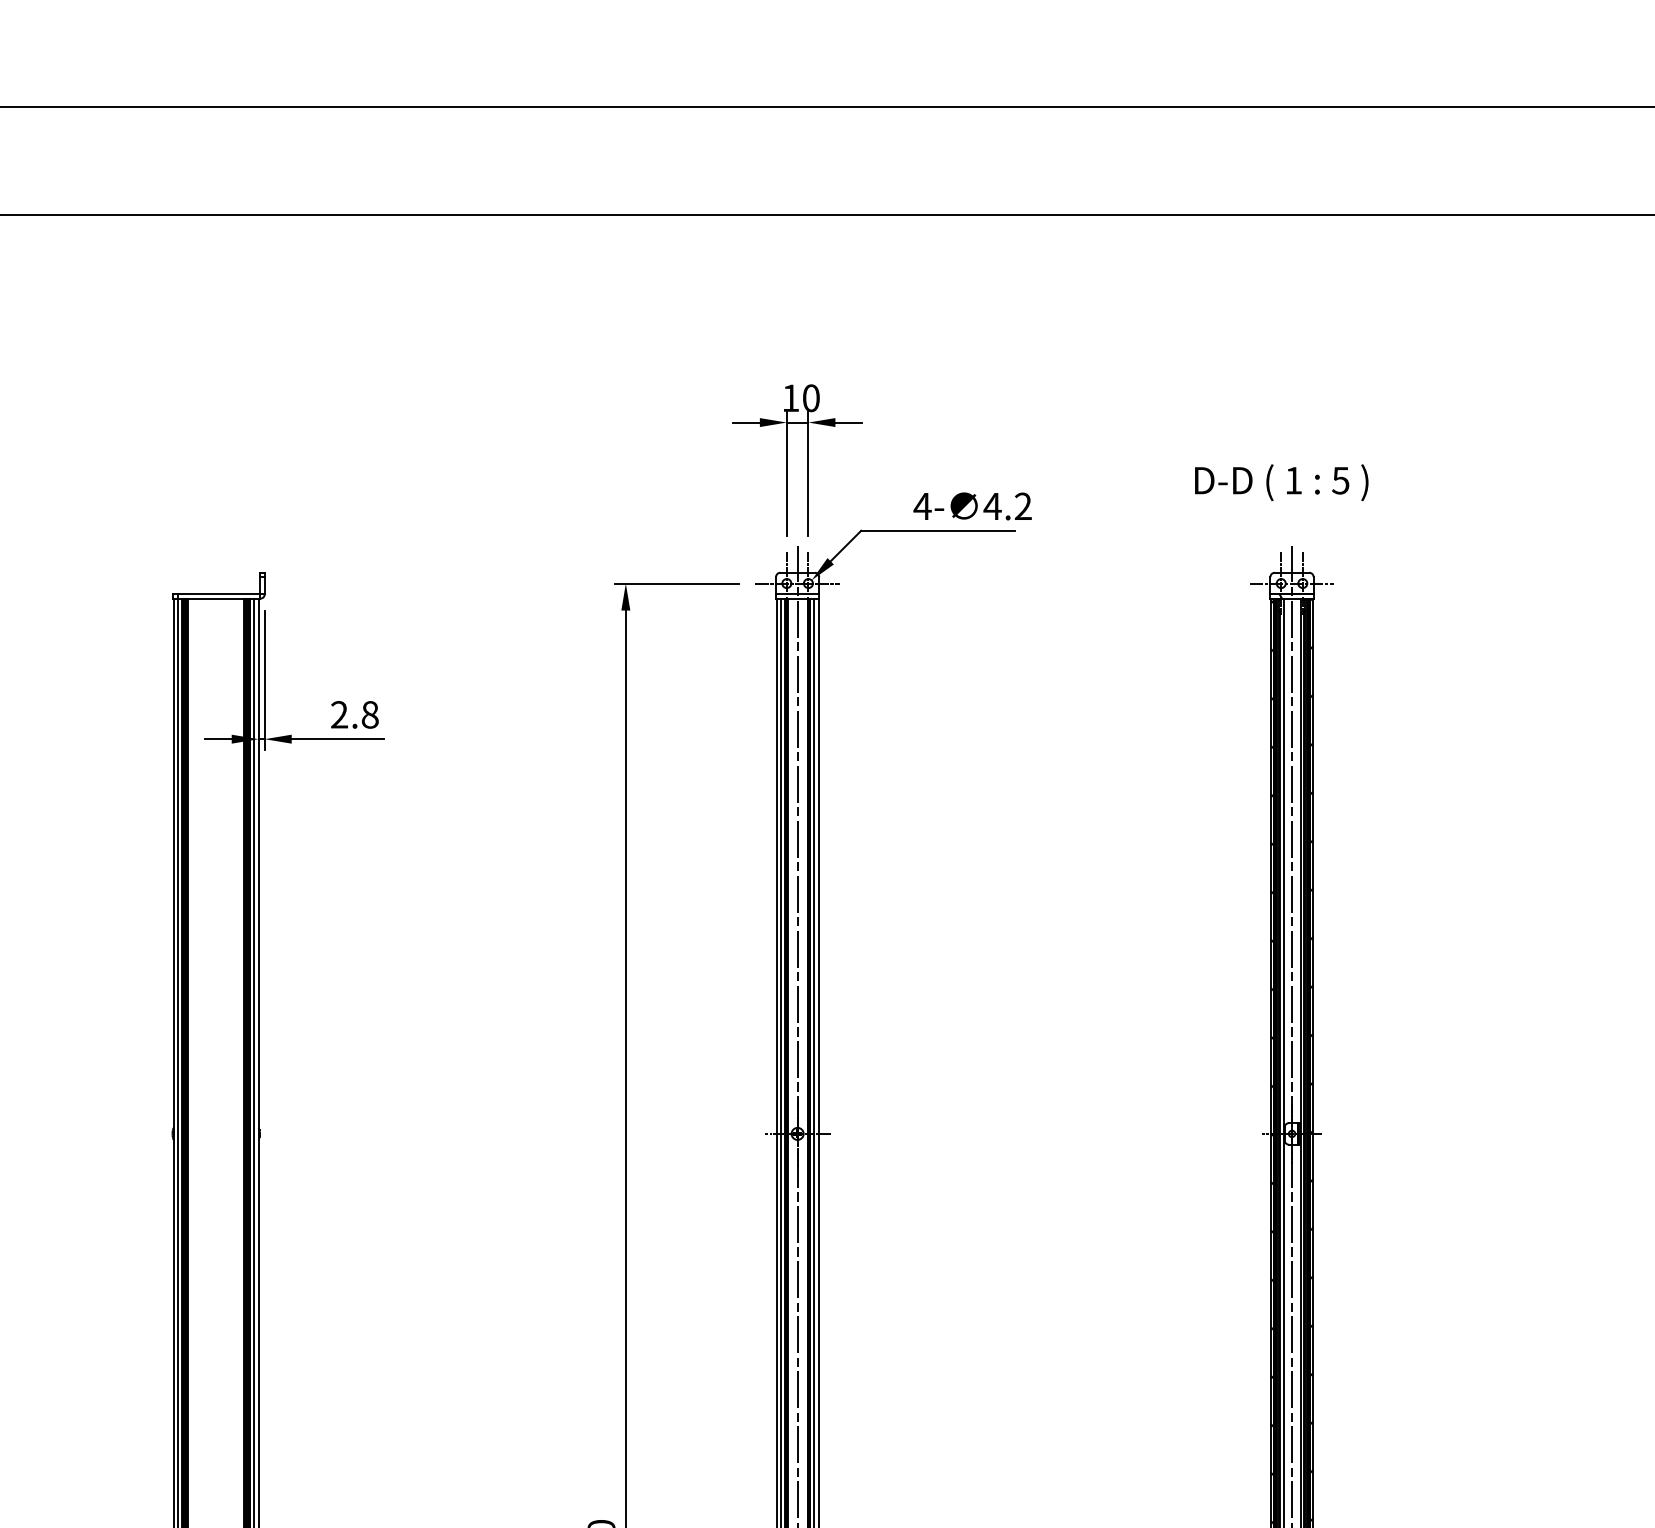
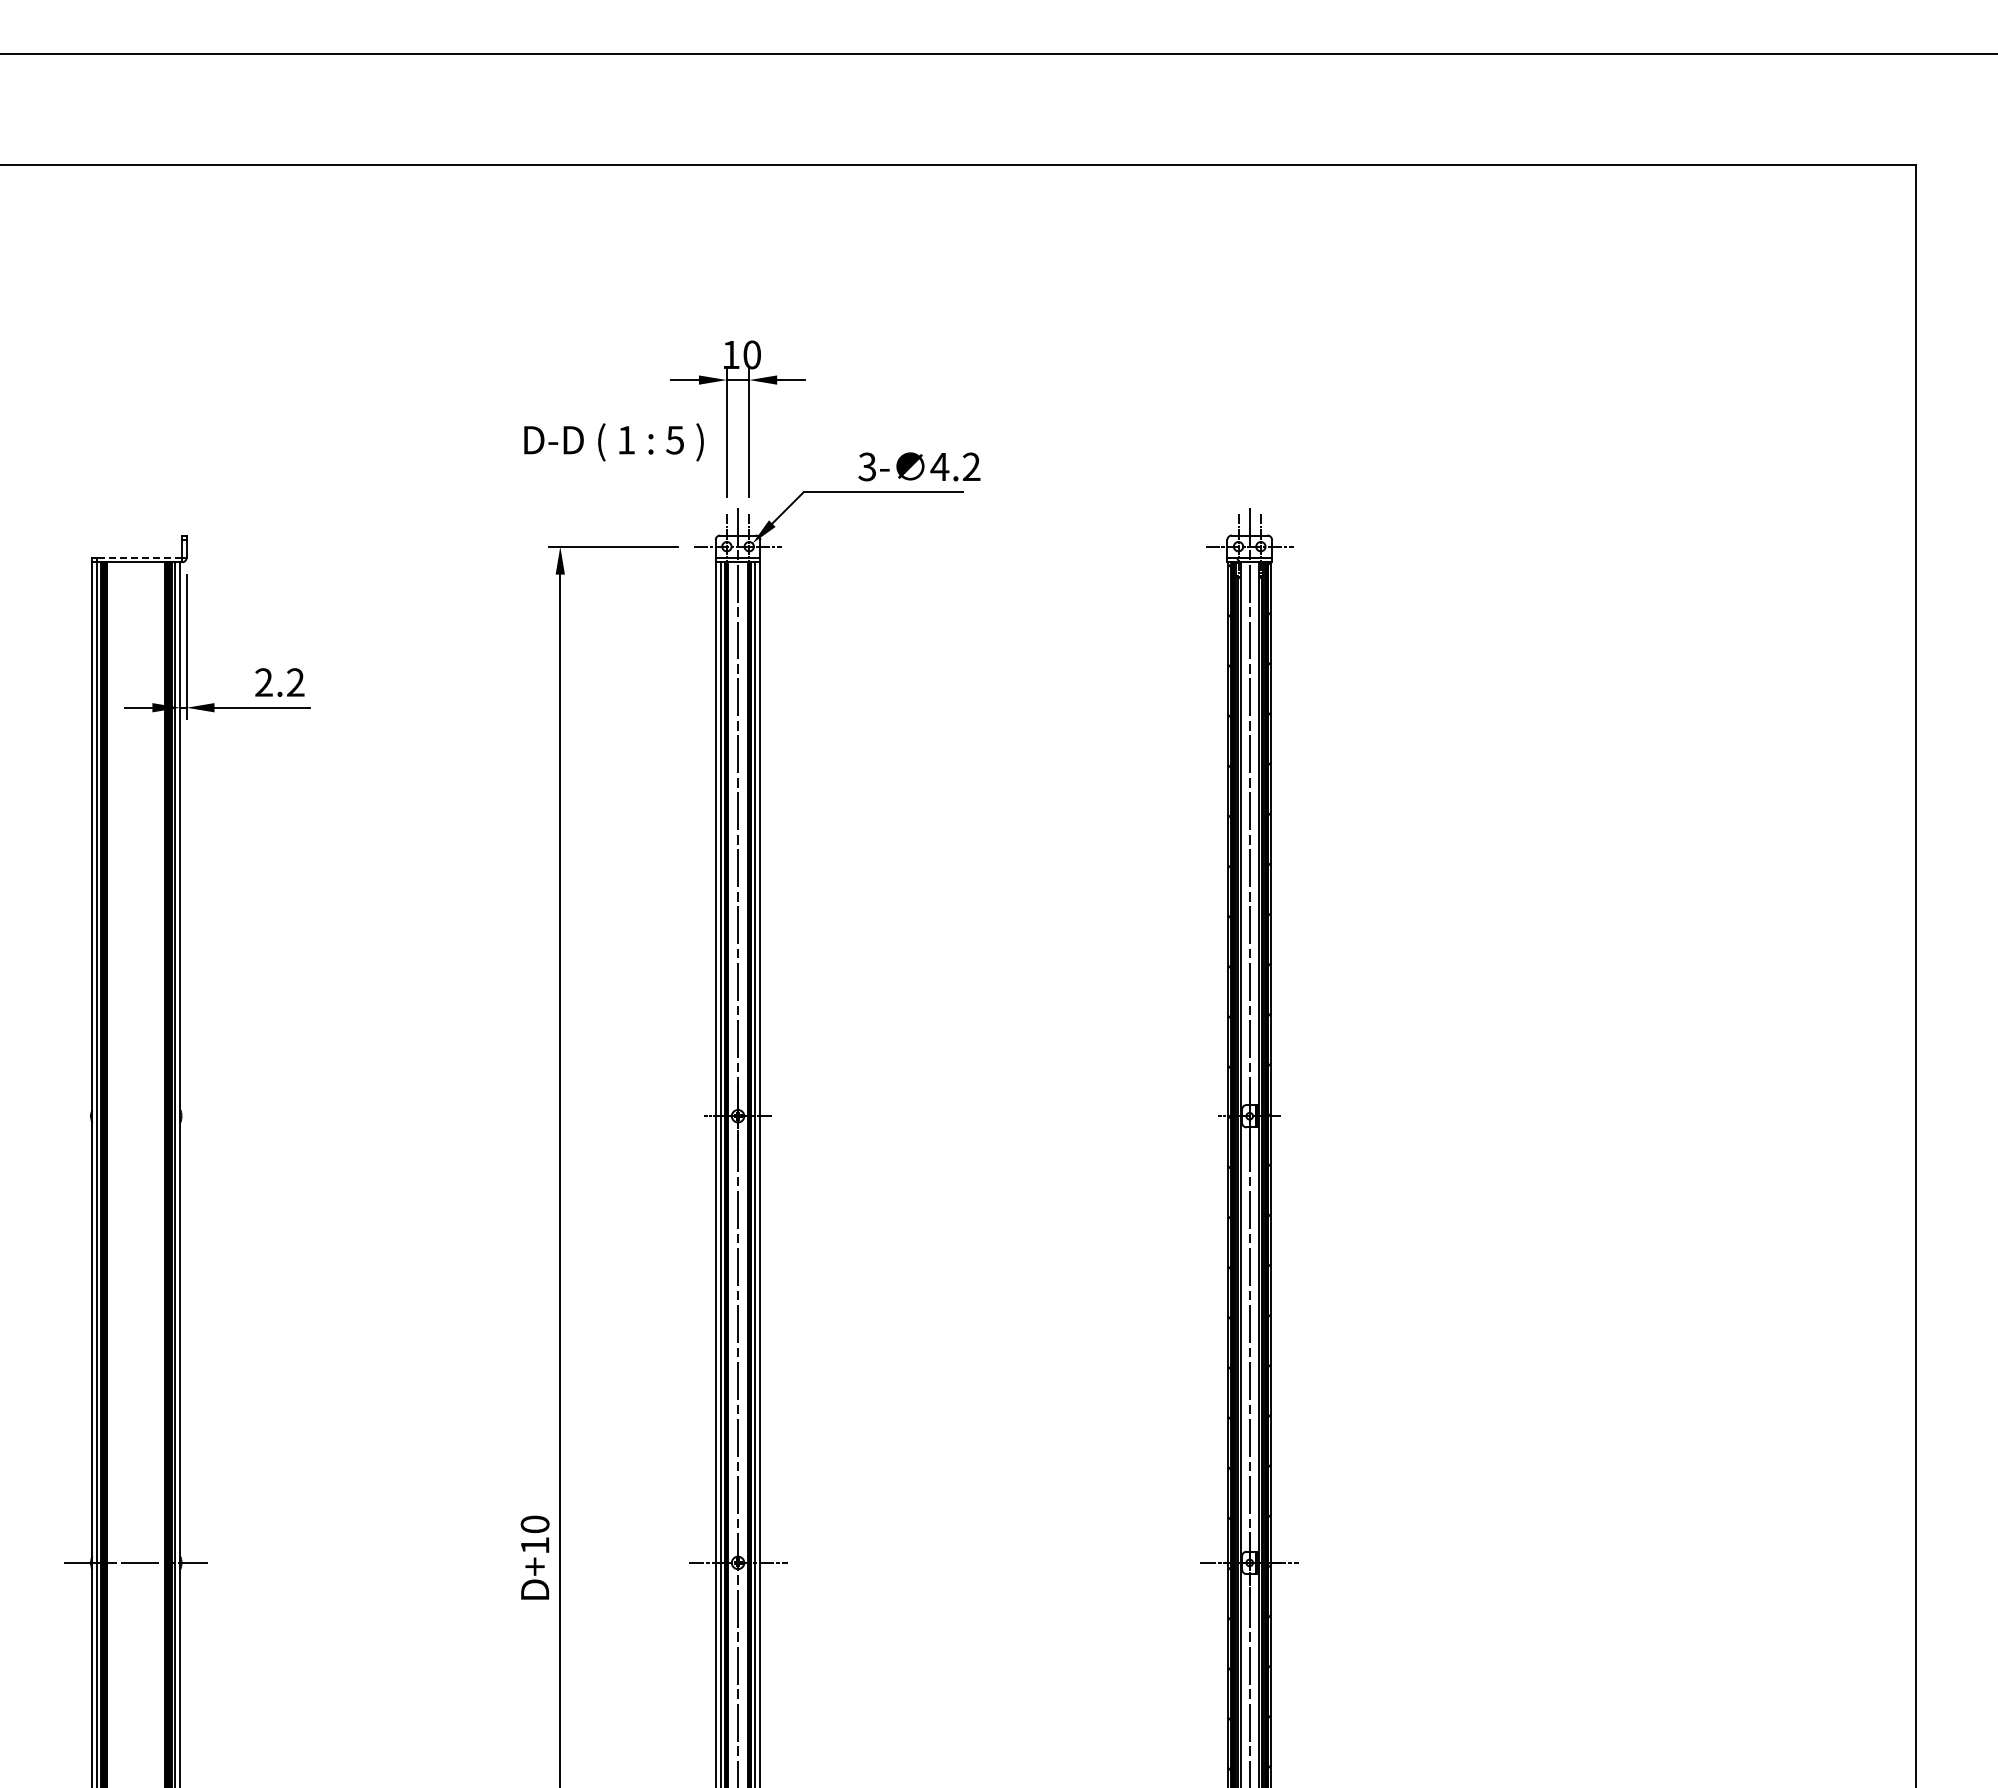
text: (1281, 482) -> (613, 442), moved
text: (921, 506) -> (866, 466), 4- -> 3-
line: (219, 594) -> (139, 557), solid -> dashed
text: (369, 714) -> (295, 682), 2.8 -> 2.2

